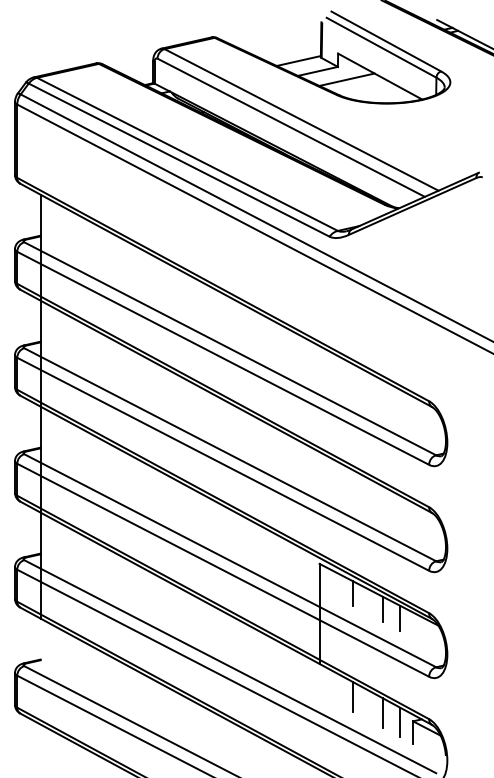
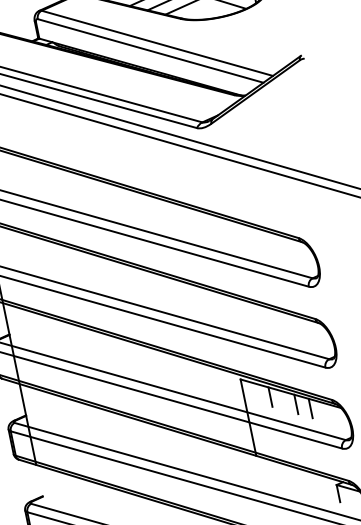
line: (352, 696) -> (286, 475), removed
line: (383, 713) -> (312, 483), removed
line: (400, 722) -> (327, 487), removed

